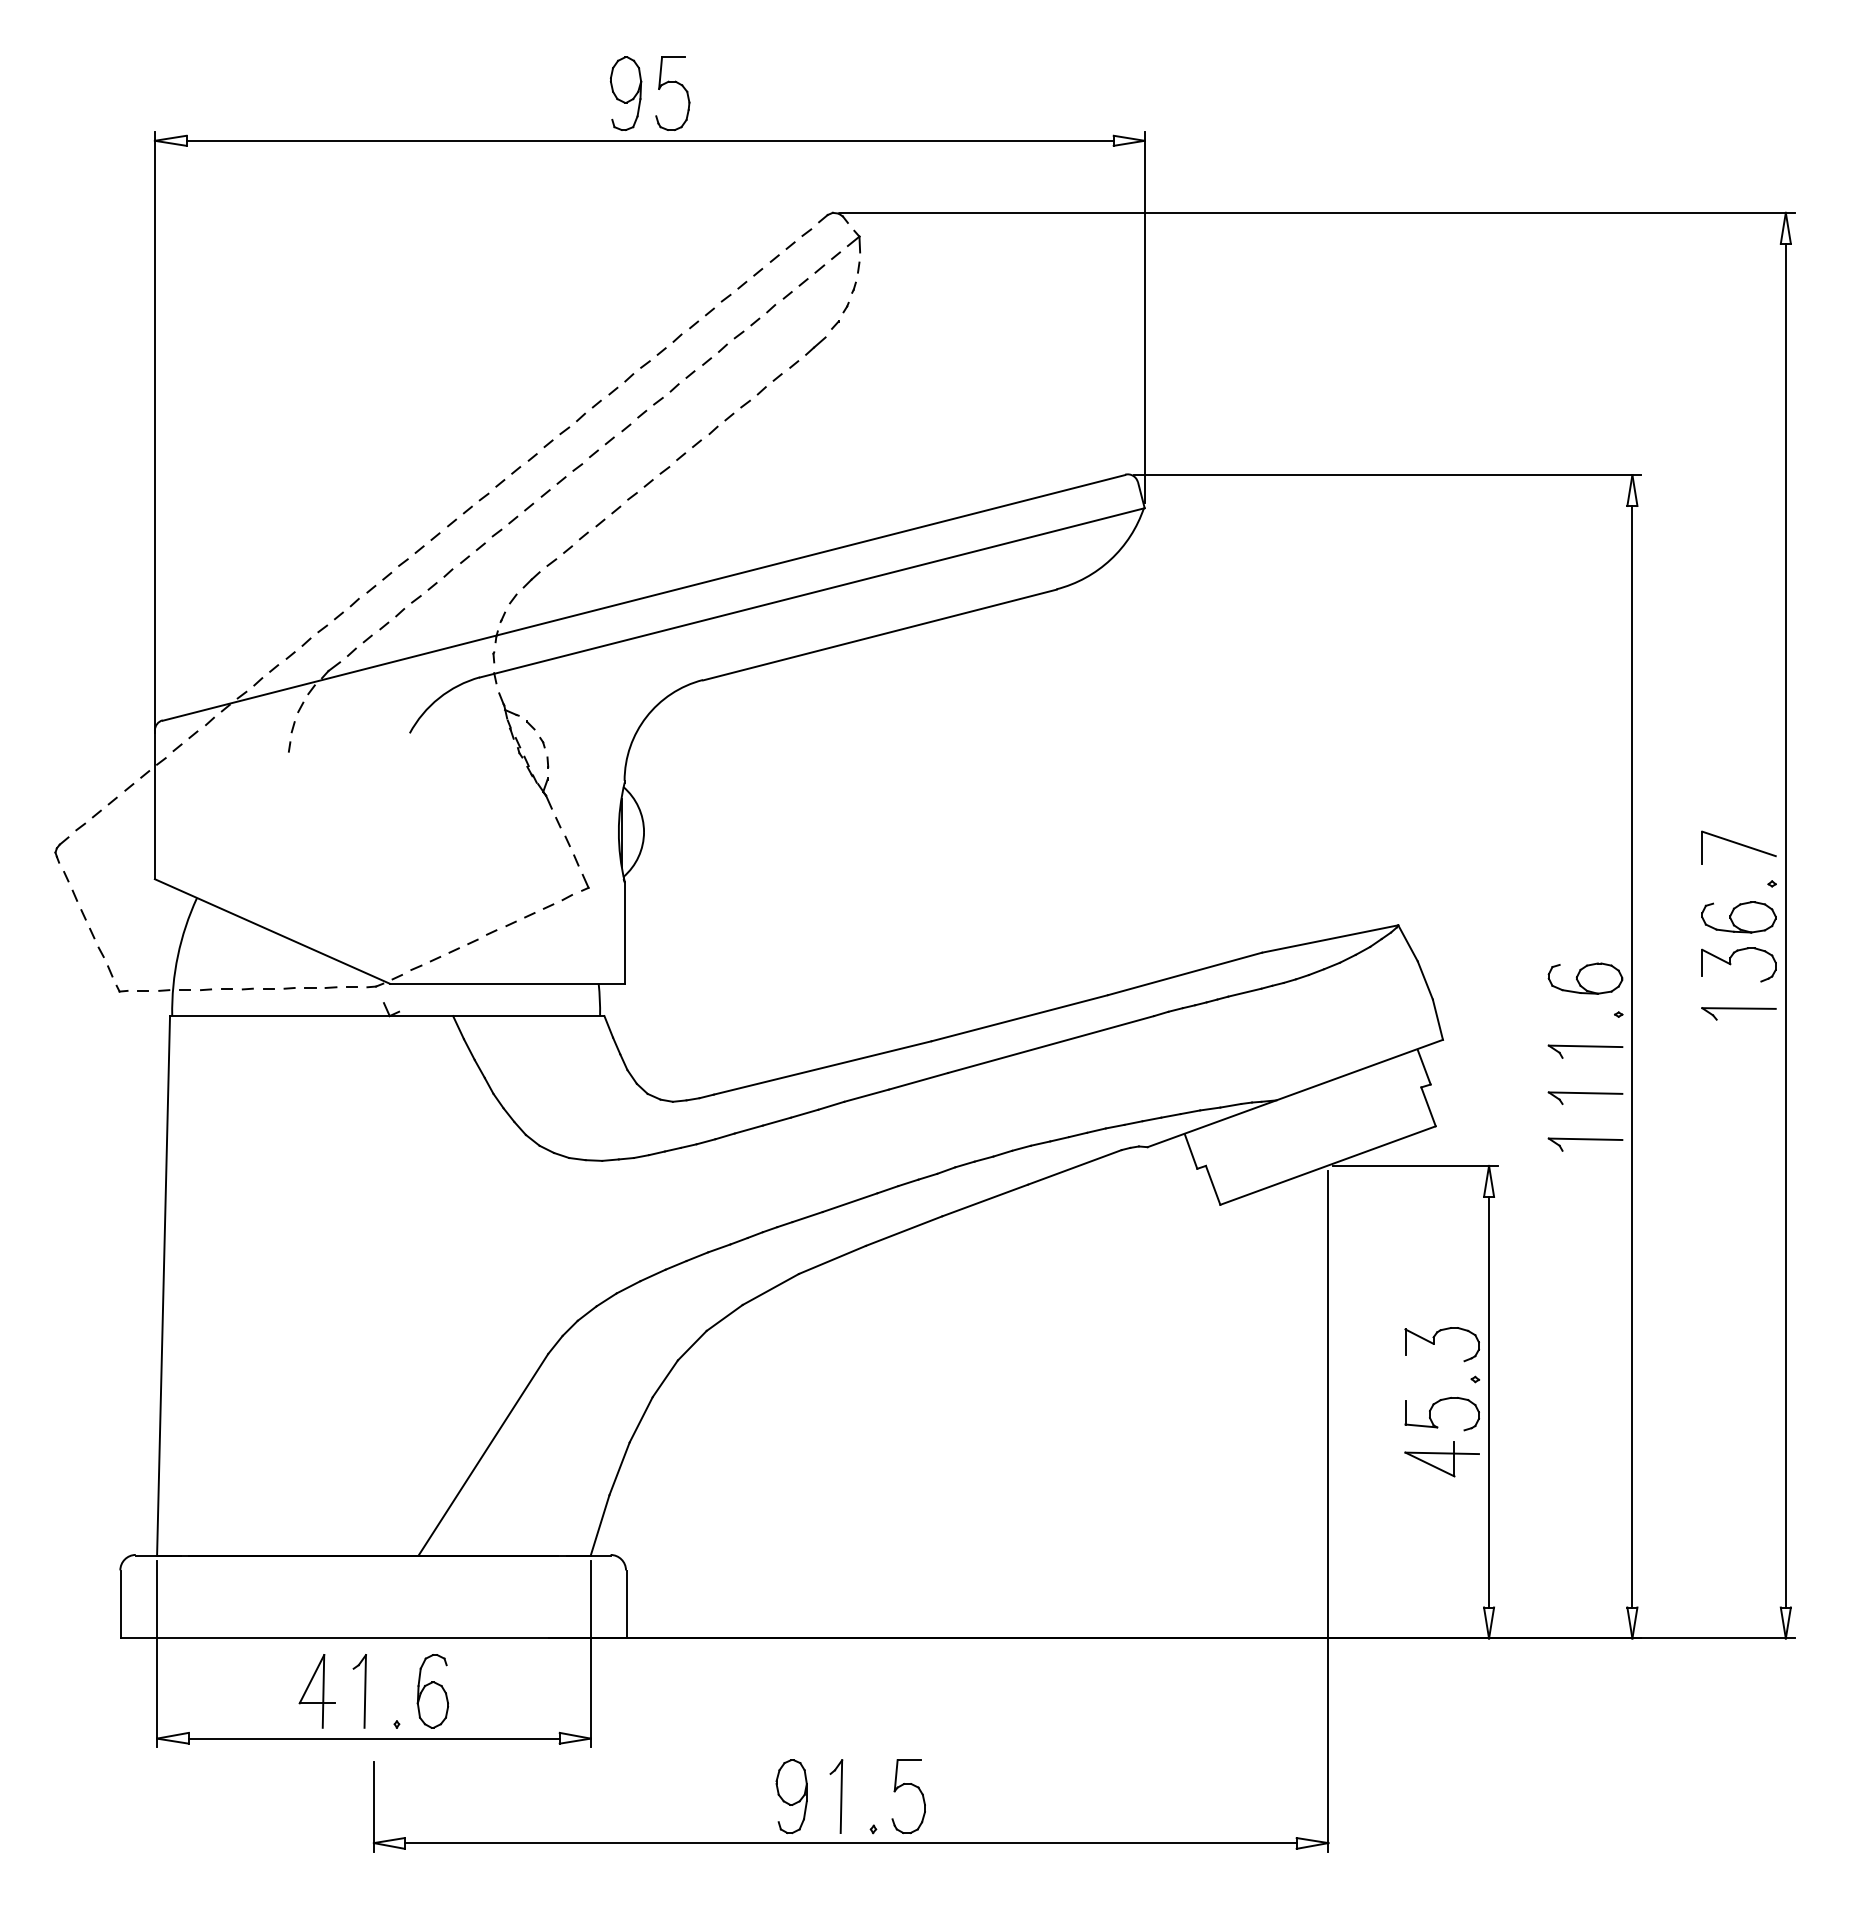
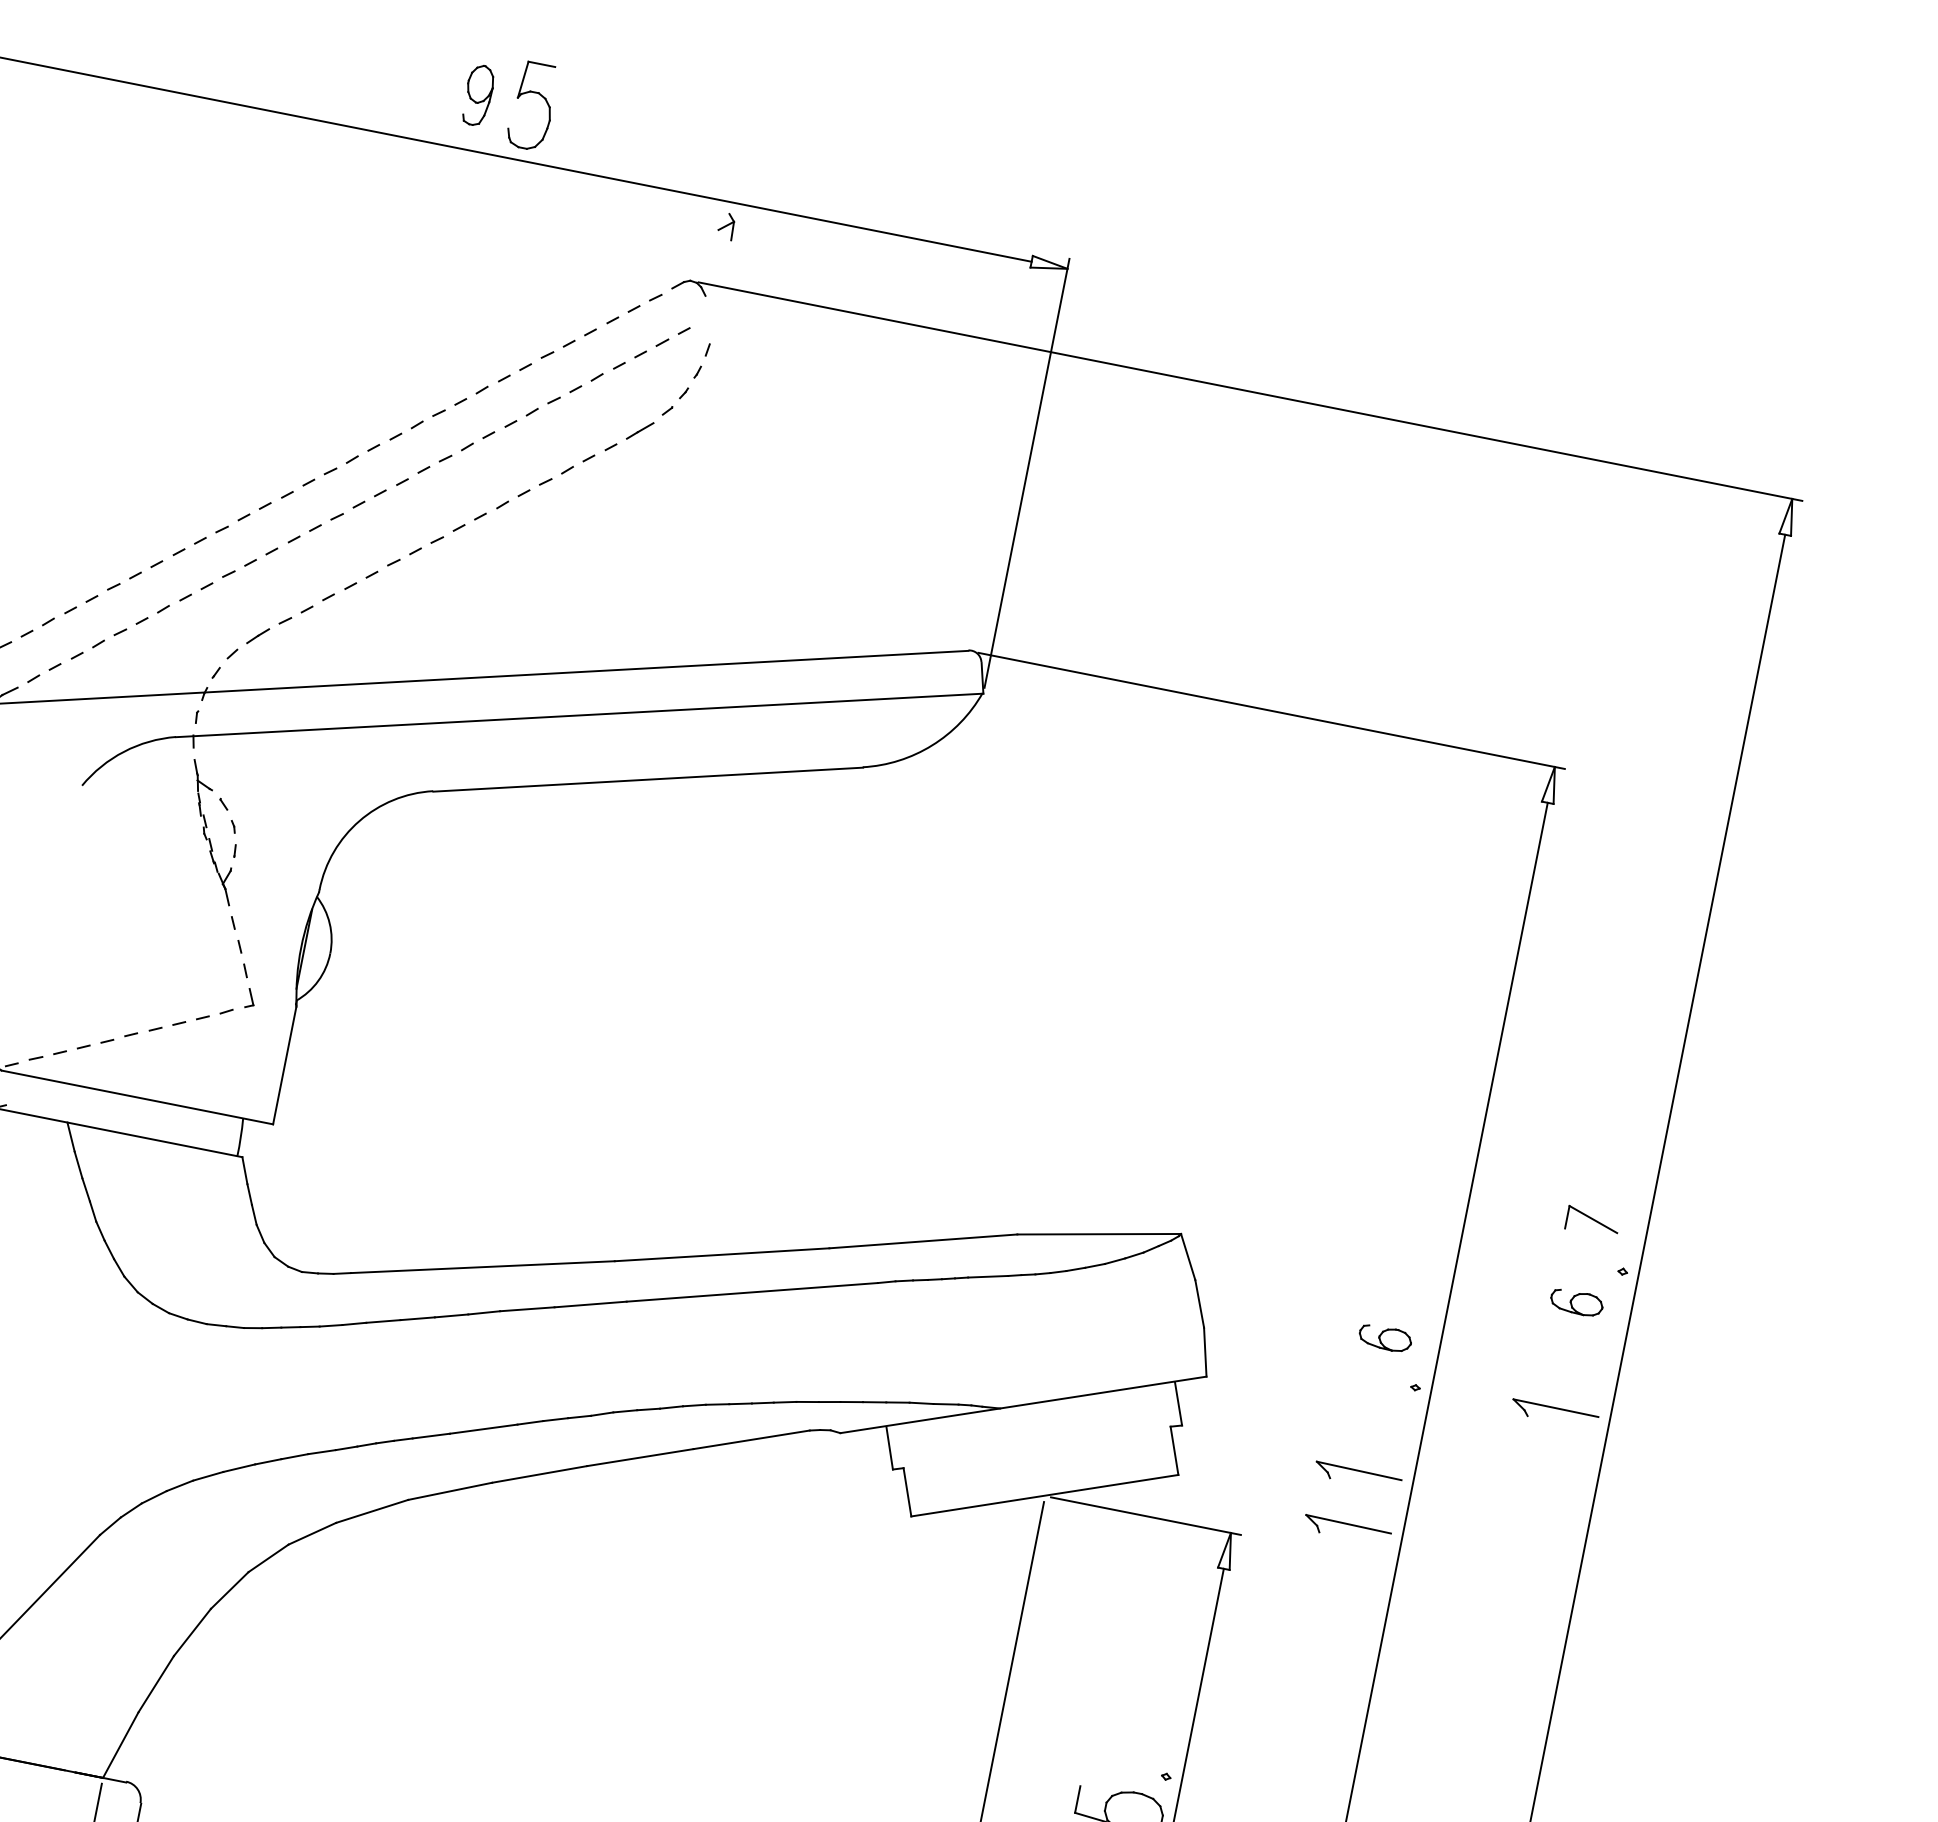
part: (625, 93) -> (477, 95), size x0.7
part: (853, 241) -> (726, 226), moved
part: (1738, 847) -> (1592, 1221), size x0.6
part: (1738, 917) -> (1576, 1302), size x0.6
part: (1731, 964) -> (1557, 1355), removed
part: (1585, 978) -> (1385, 1338), size x0.6
part: (1585, 1051) -> (1368, 1422), removed
part: (1434, 1344) -> (1126, 1726), removed

